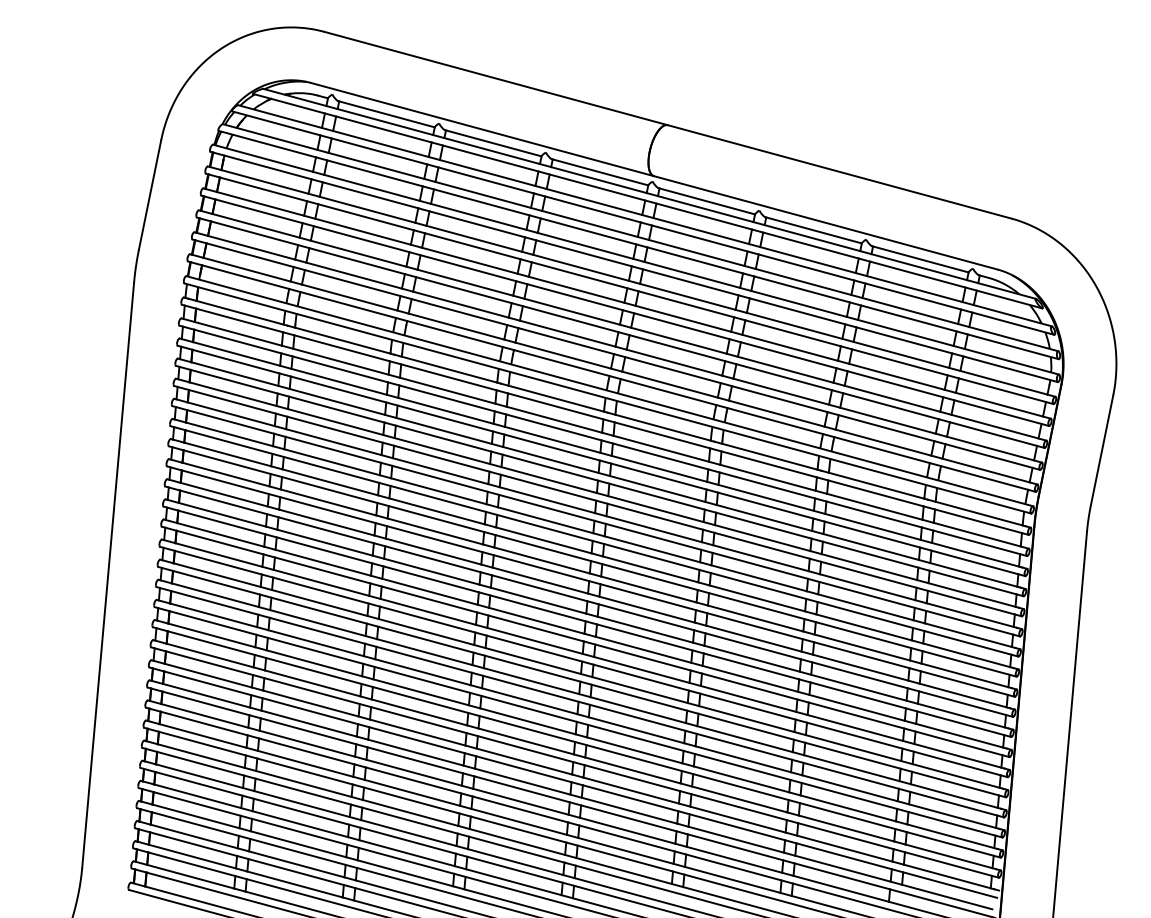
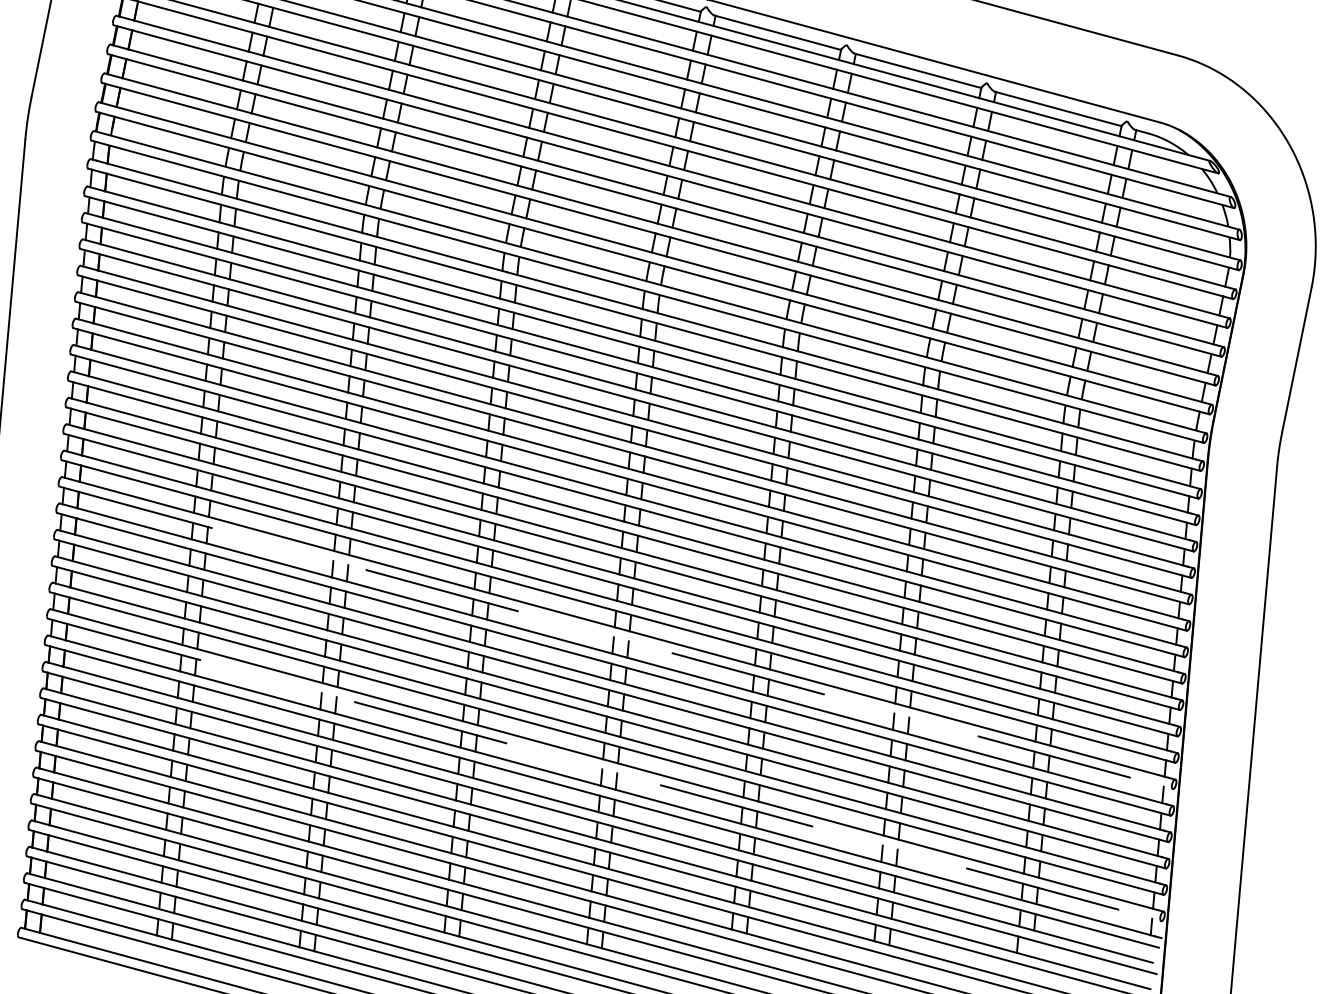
line: (584, 662) -> (617, 638), solid -> dashed
line: (575, 762) -> (605, 769), solid -> dashed

